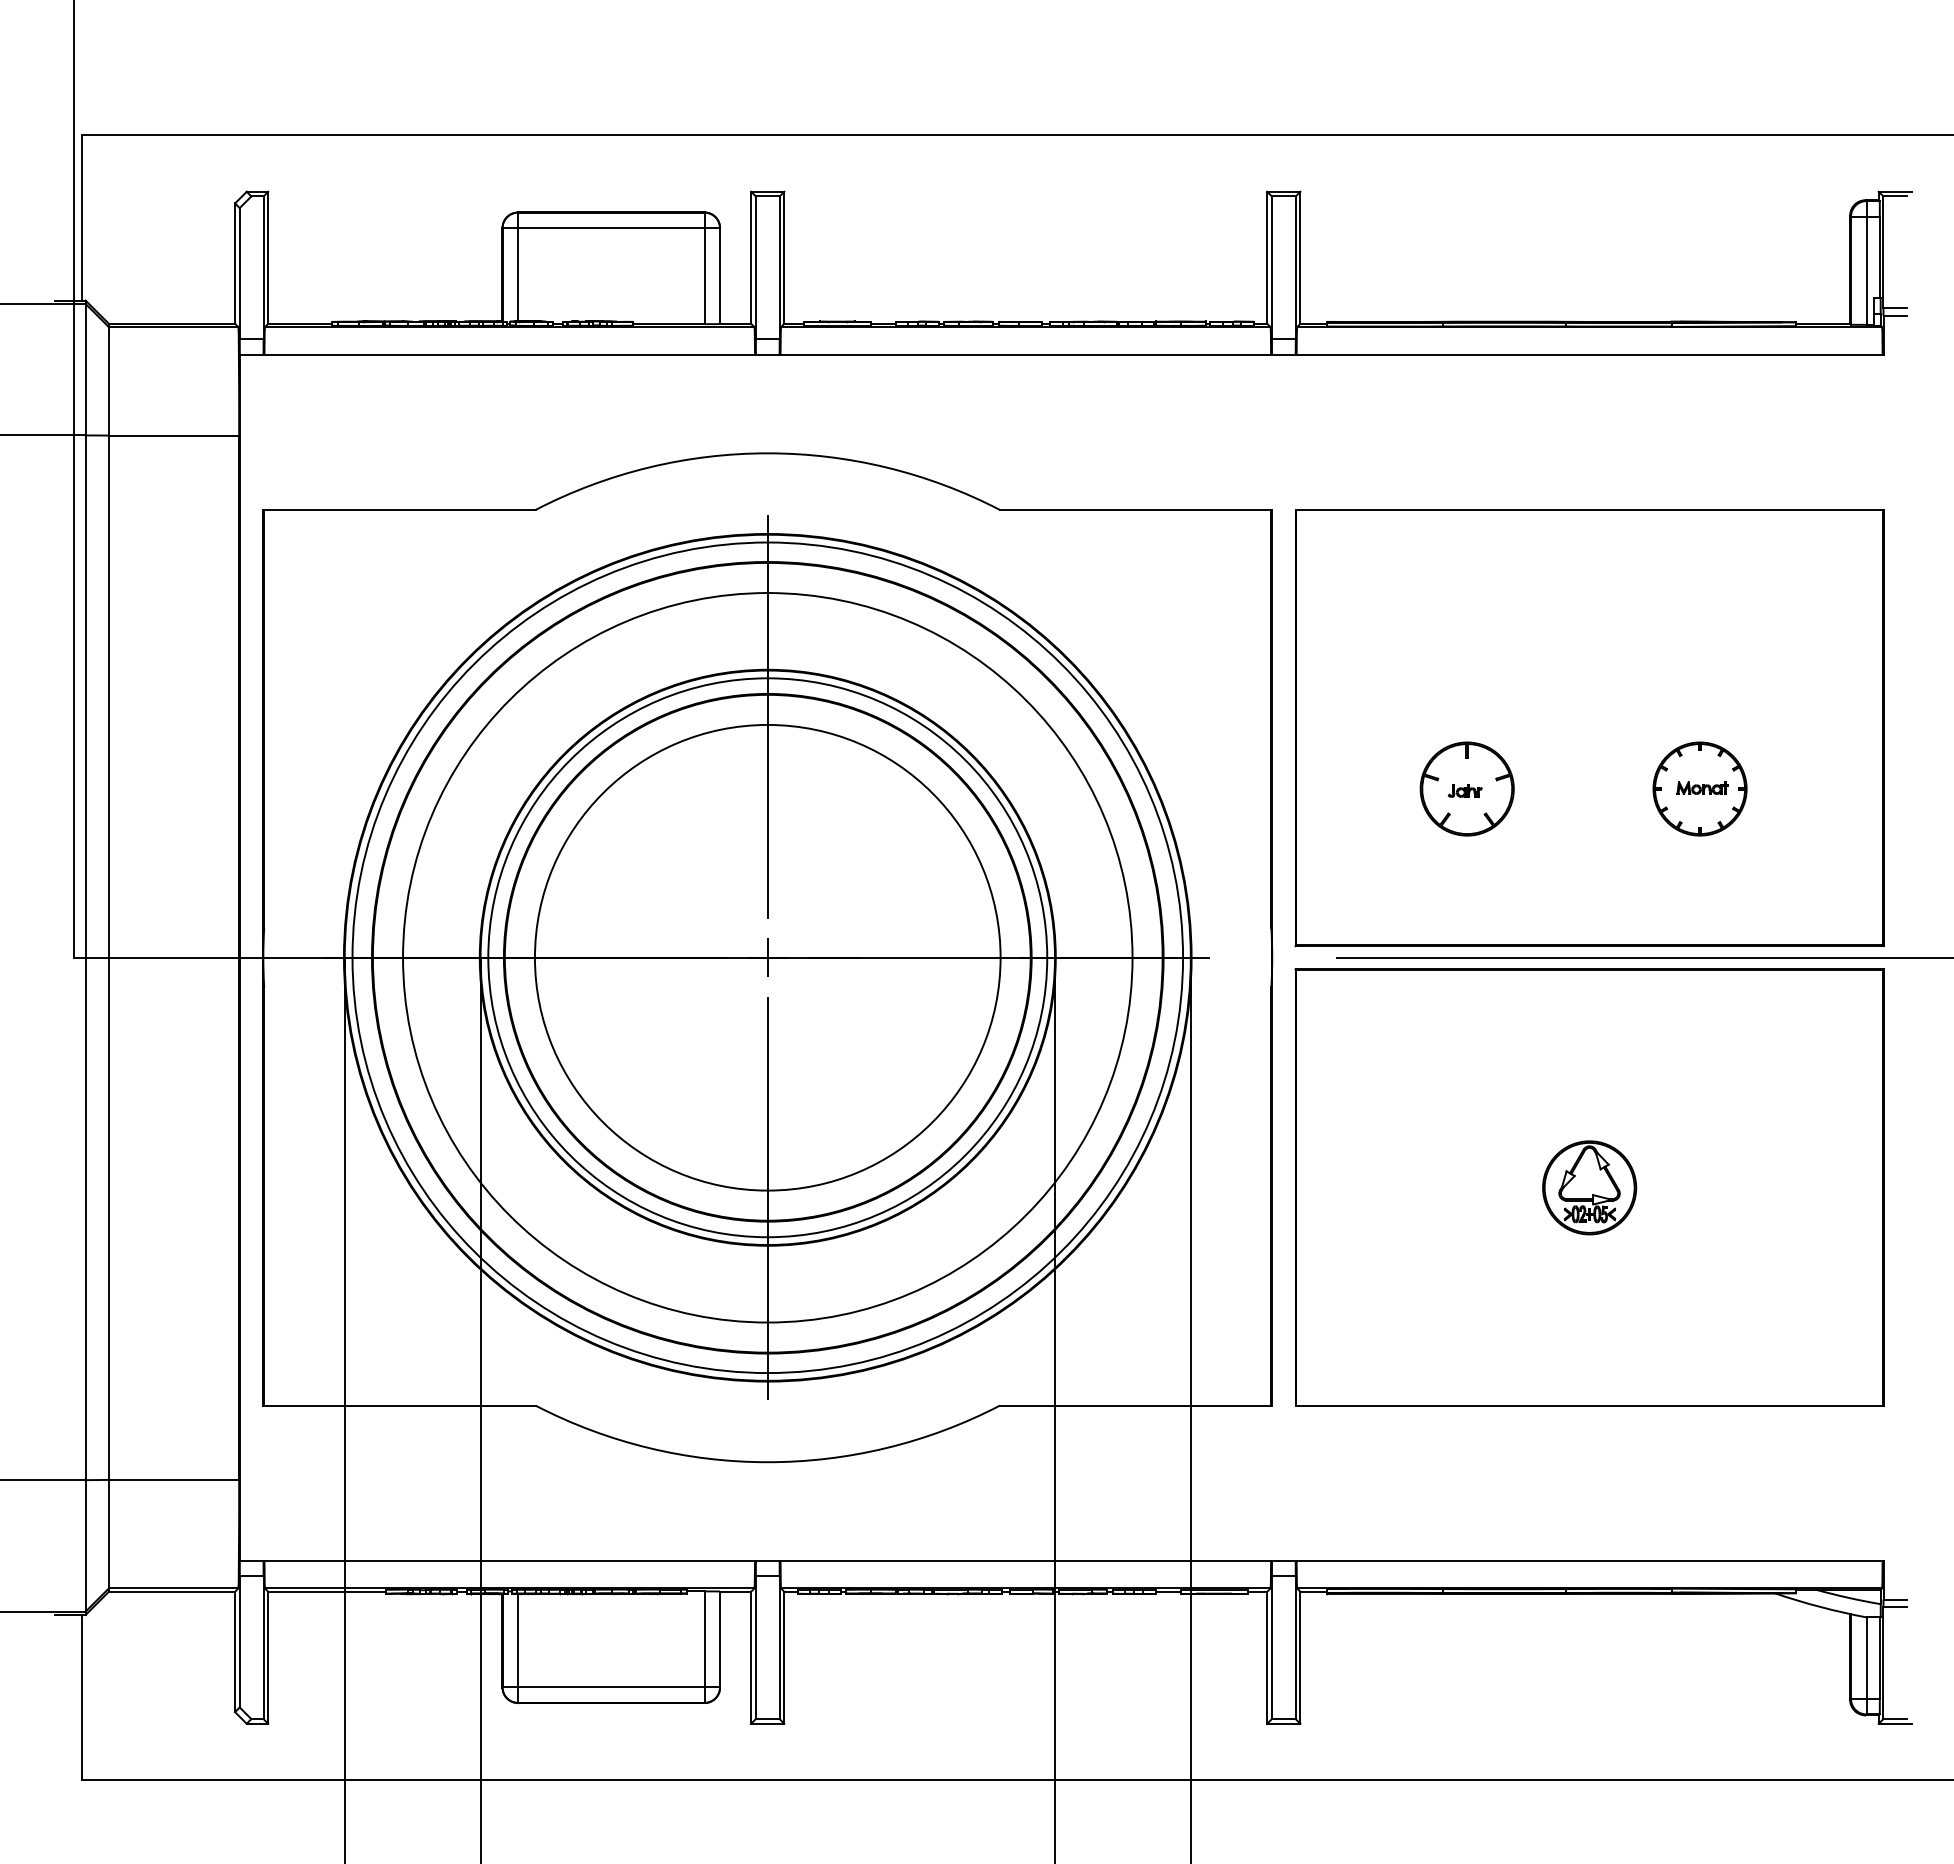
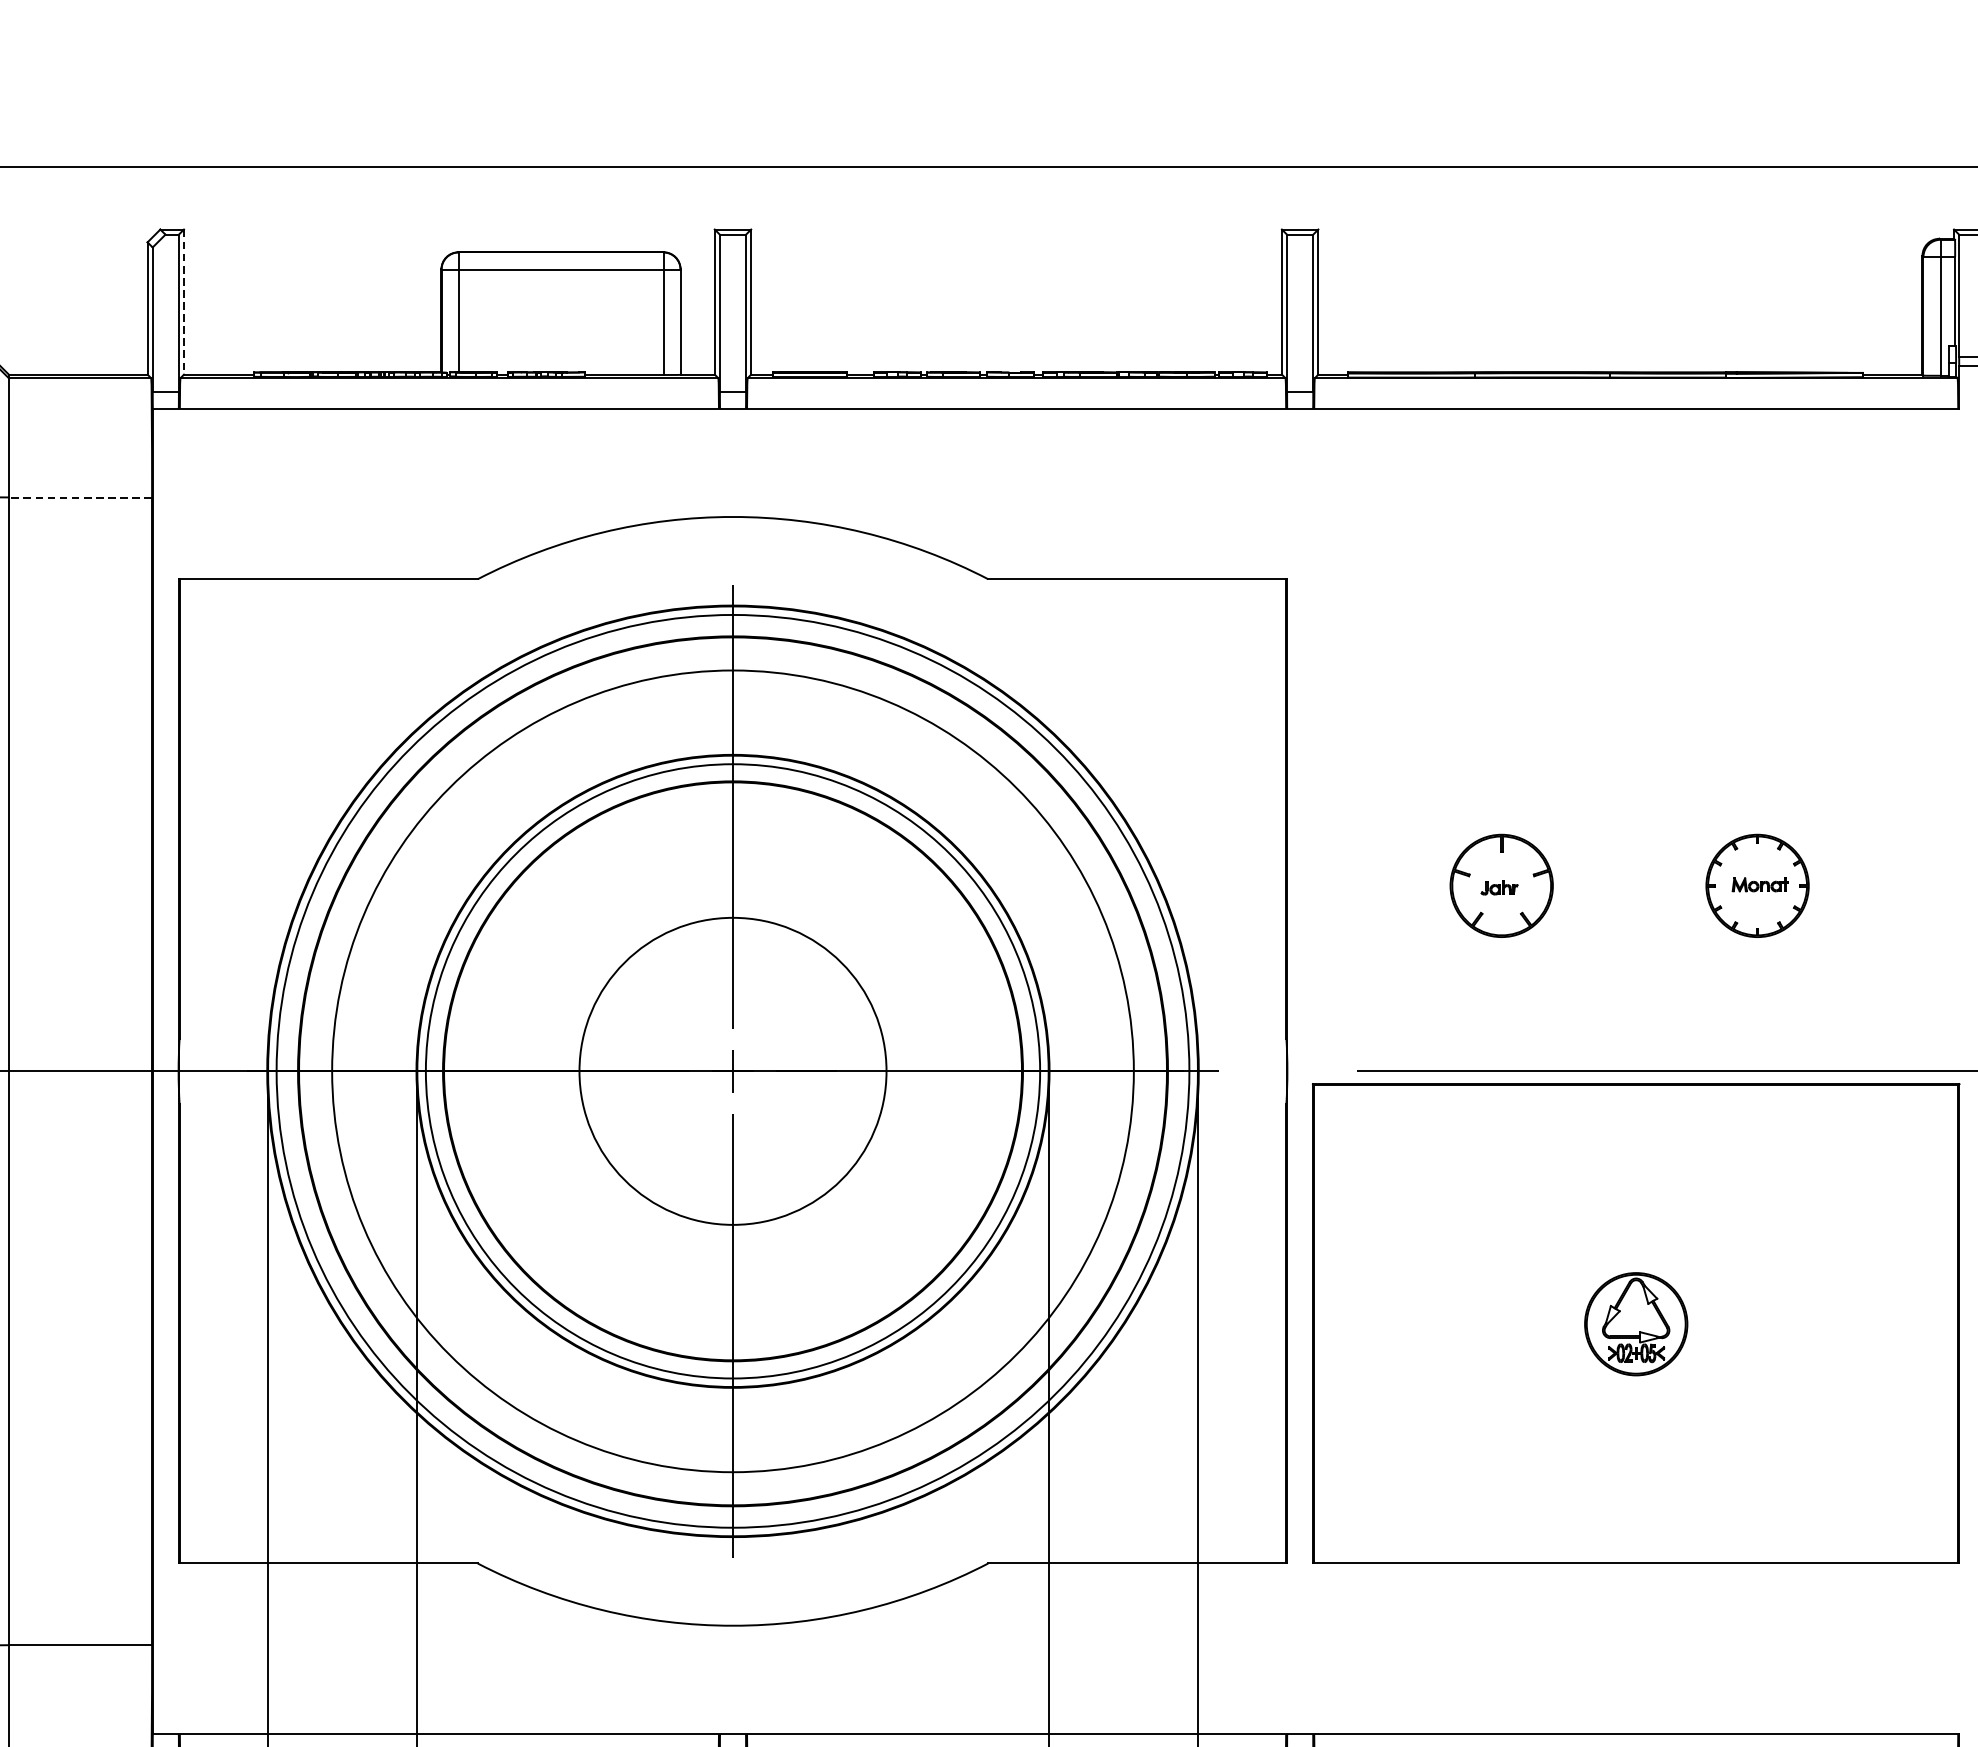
line: (268, 258) -> (184, 302), solid -> dashed
line: (173, 435) -> (79, 497), solid -> dashed
part: (1589, 728) -> (1636, 819), removed
circle: (767, 957) -> (732, 1071), size x0.6

